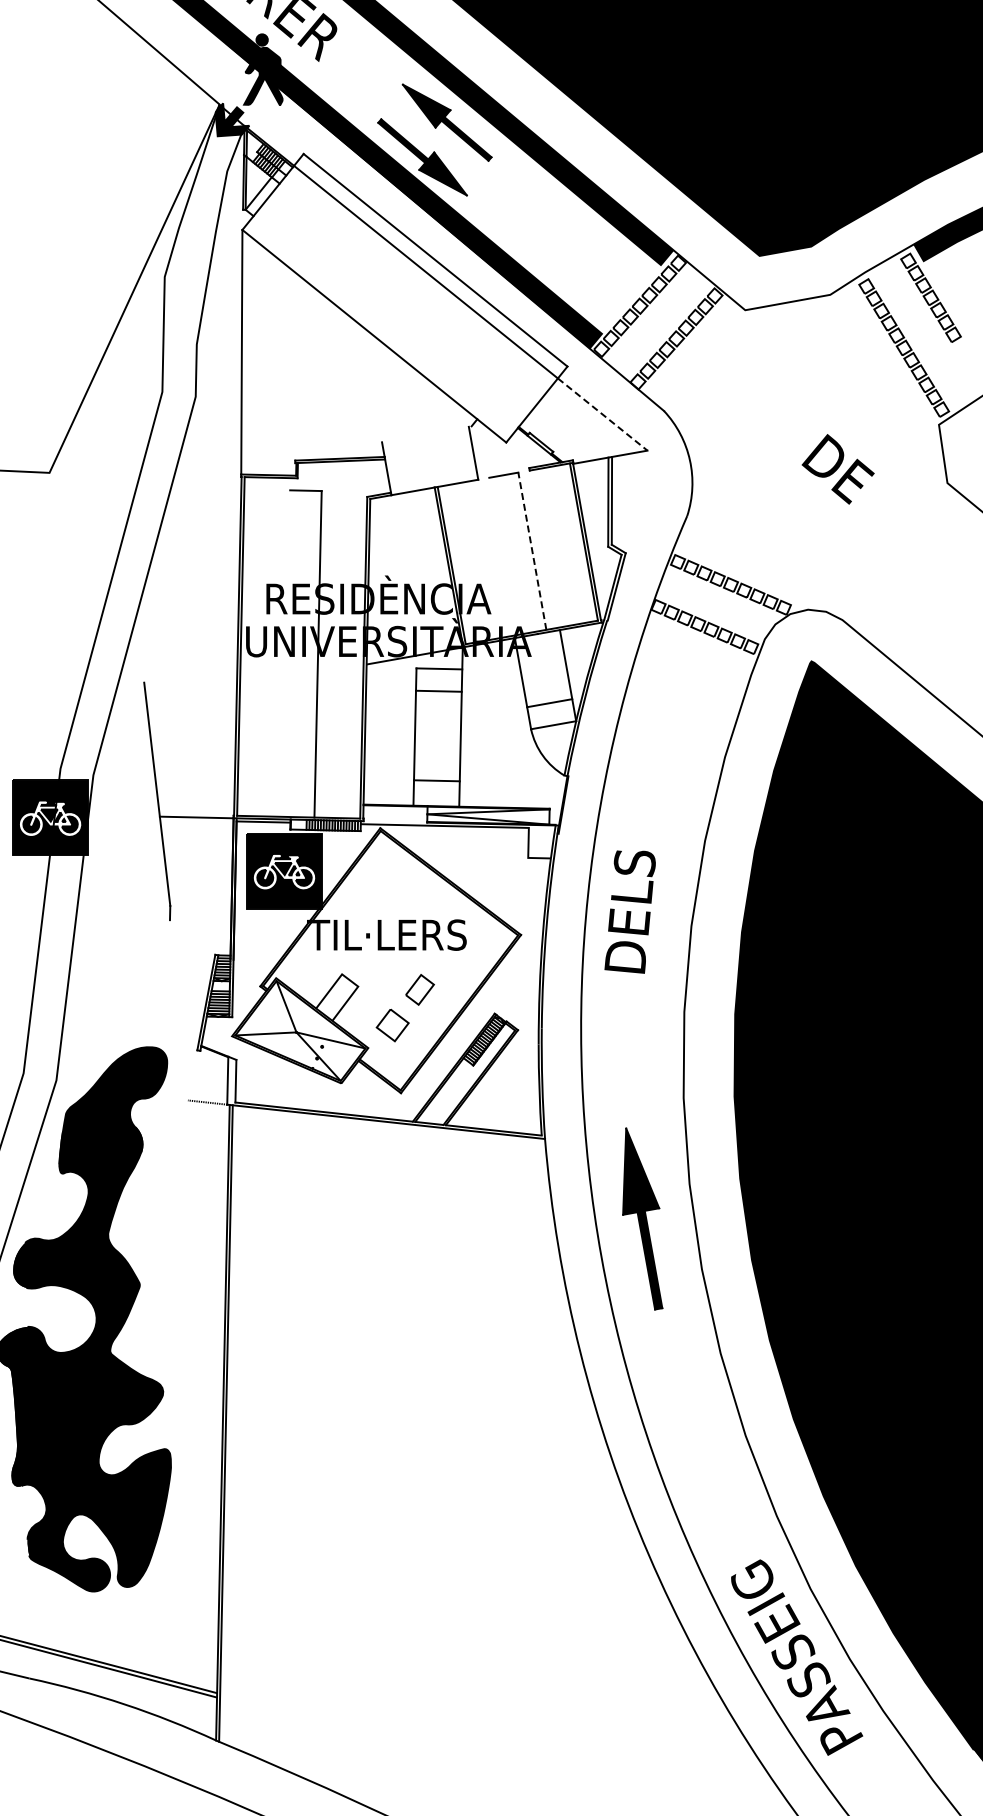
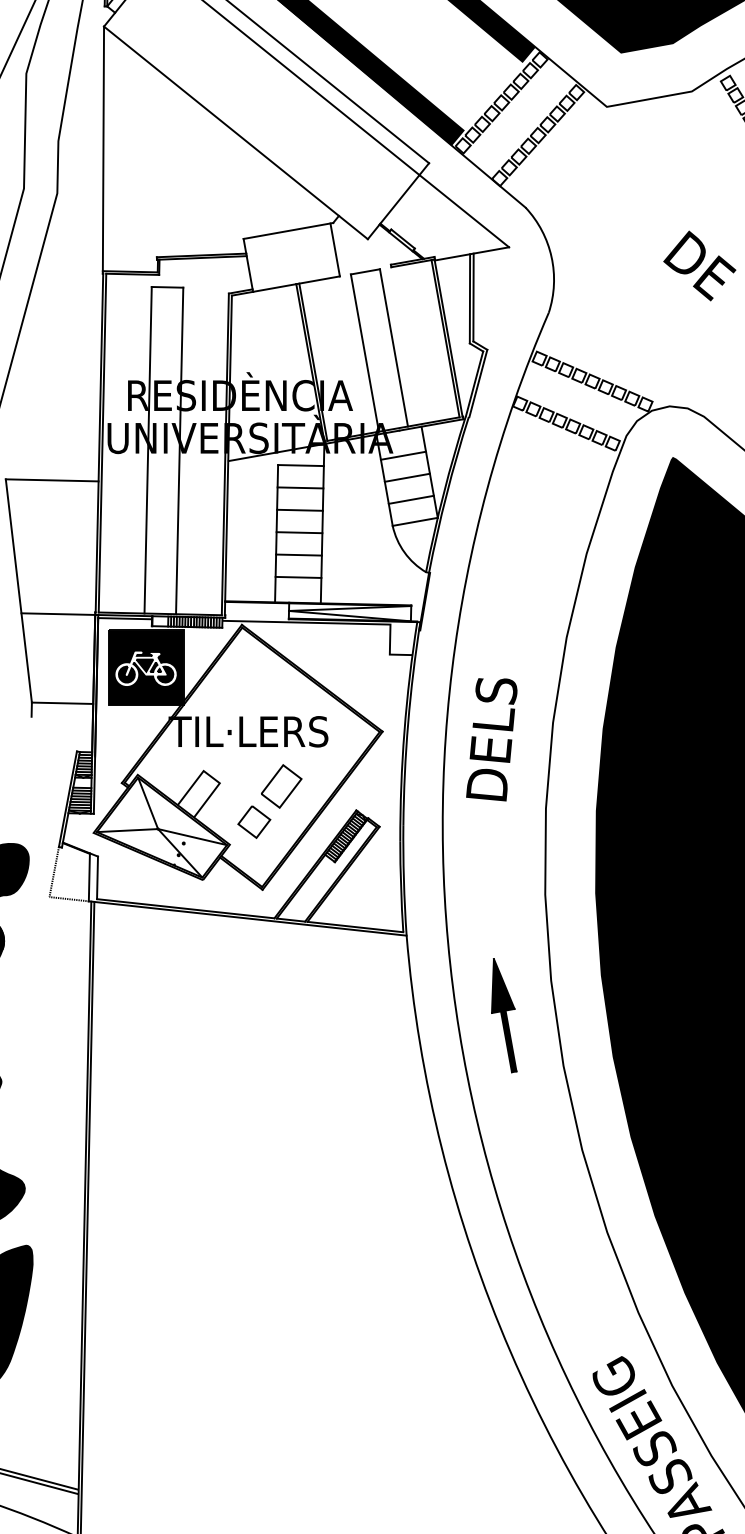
line: (602, 414) -> (464, 211), dashed -> solid
line: (426, 434) -> (288, 231), added
line: (532, 551) -> (394, 348), dashed -> solid
line: (503, 556) -> (365, 353), added
line: (286, 653) -> (148, 450), added
line: (541, 659) -> (403, 456), added
line: (545, 681) -> (407, 478), added
line: (190, 683) -> (52, 480), added
line: (438, 713) -> (300, 510), added
line: (437, 735) -> (299, 532), added
line: (437, 757) -> (299, 554), added
line: (200, 906) -> (62, 703), added
text: (629, 911) -> (491, 739), moved
part: (419, 989) -> (281, 786), size x1.43
line: (192, 1075) -> (54, 872), added
part: (642, 1218) -> (504, 1015), size x0.62

